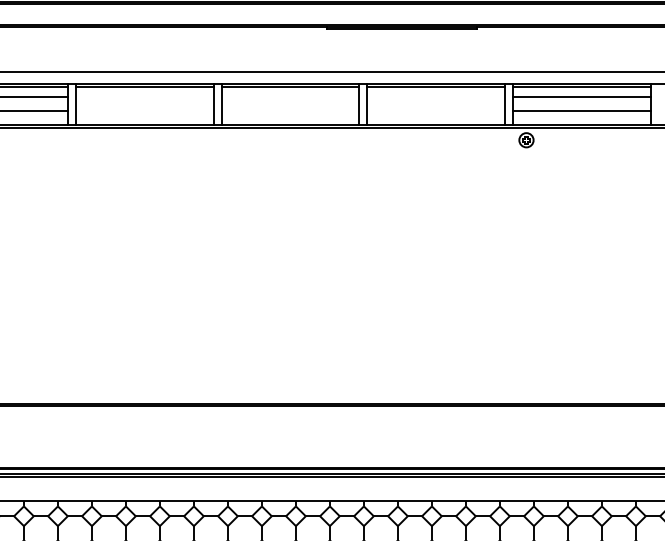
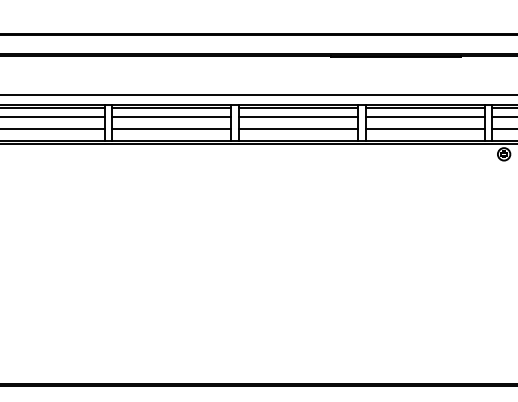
line: (144, 96) -> (171, 116), added
line: (290, 96) -> (298, 116), added
line: (435, 96) -> (424, 116), added
line: (144, 110) -> (171, 128), added
line: (290, 110) -> (298, 128), added
line: (435, 110) -> (424, 128), added

